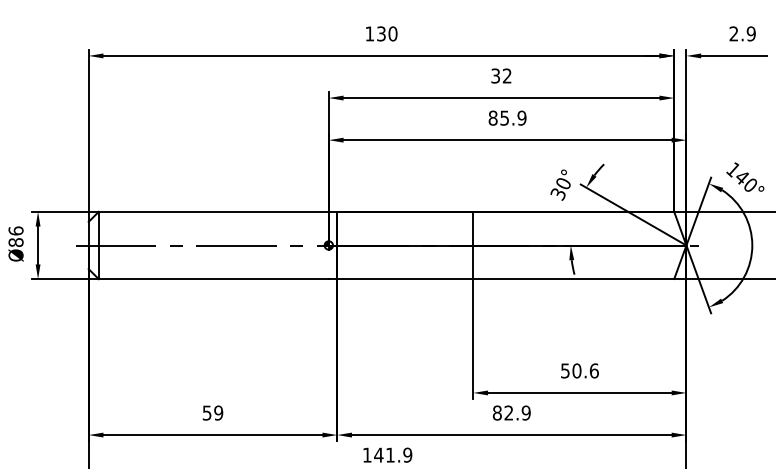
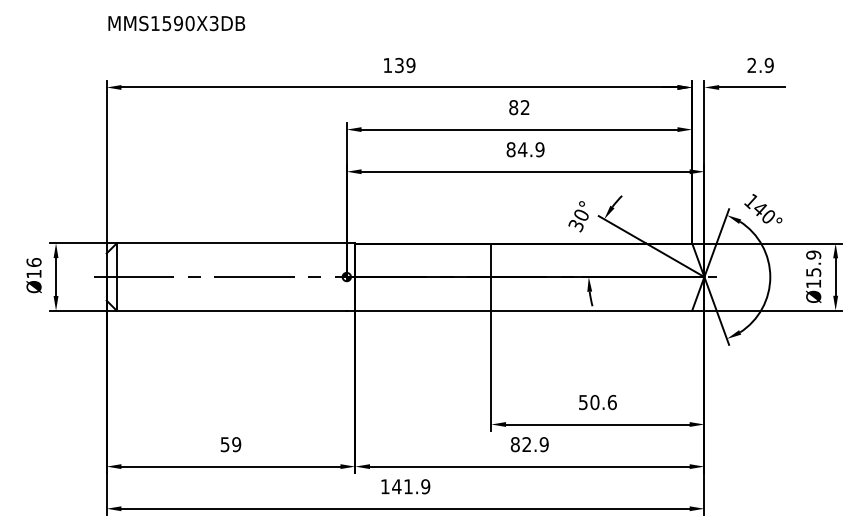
text: (392, 33) -> (410, 65), 130 -> 139
text: (495, 75) -> (513, 107), 32 -> 82
text: (504, 117) -> (522, 149), 85.9 -> 84.9
text: (15, 241) -> (33, 273), Ø86 -> Ø16

